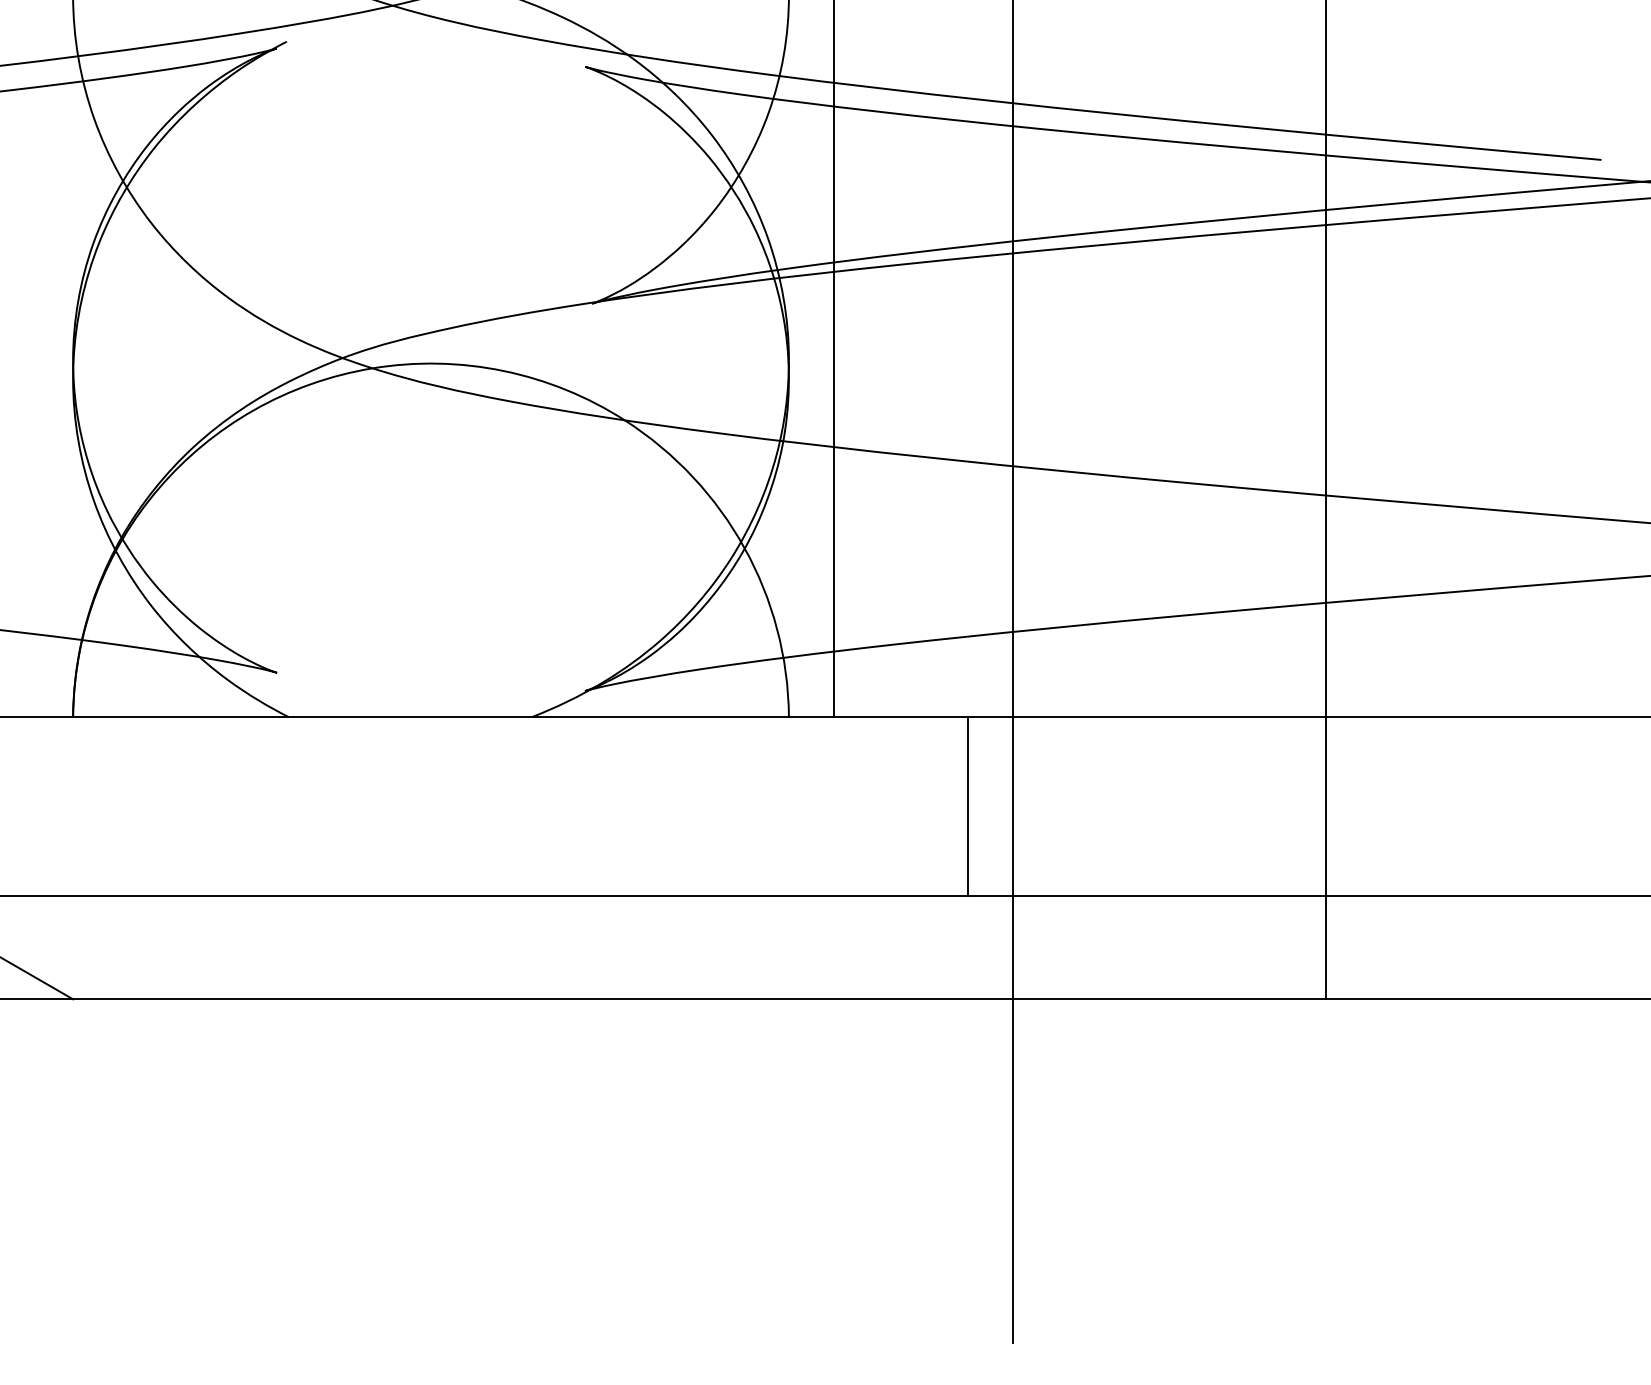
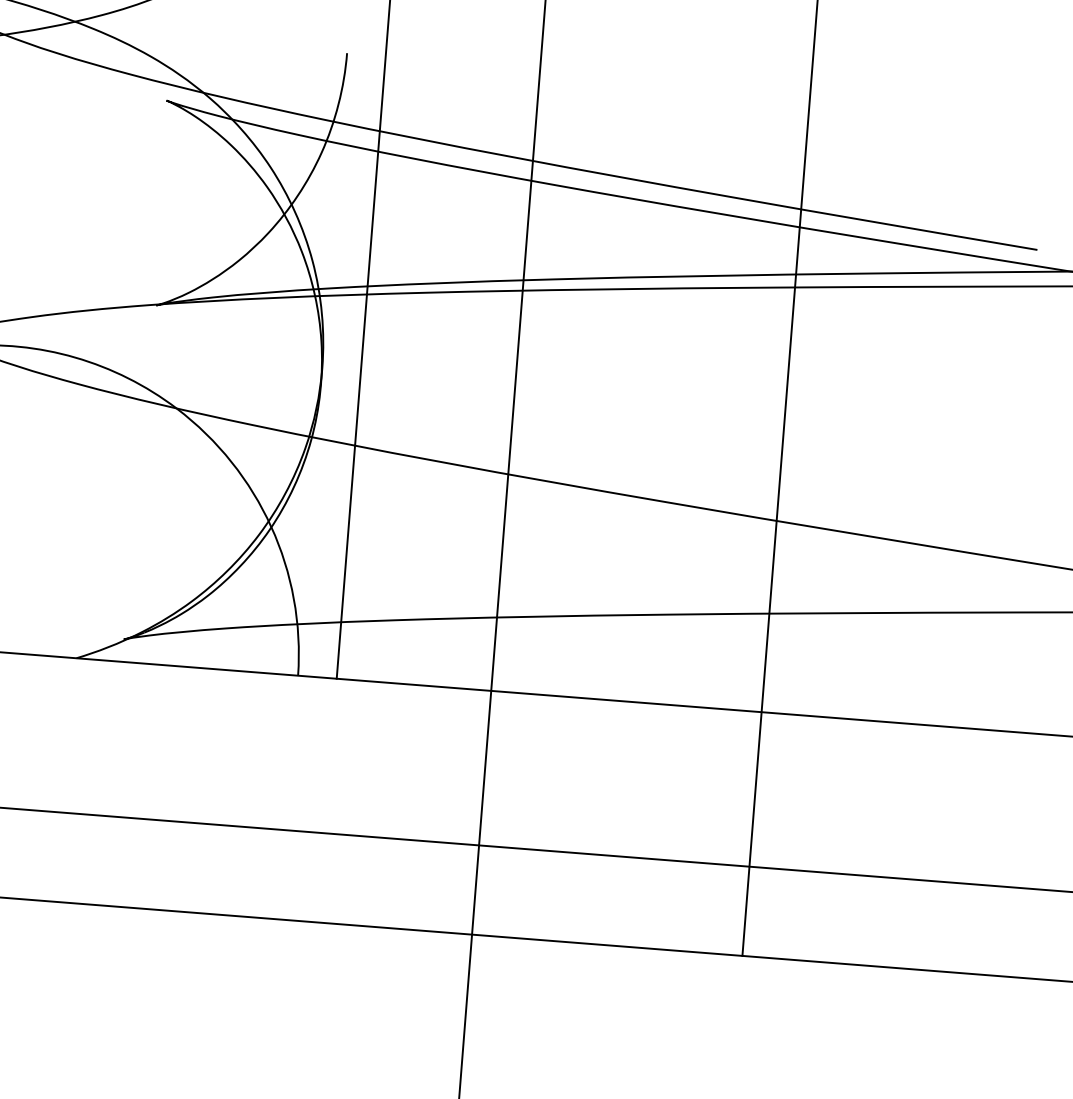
line: (967, 806) -> (446, 765), removed

